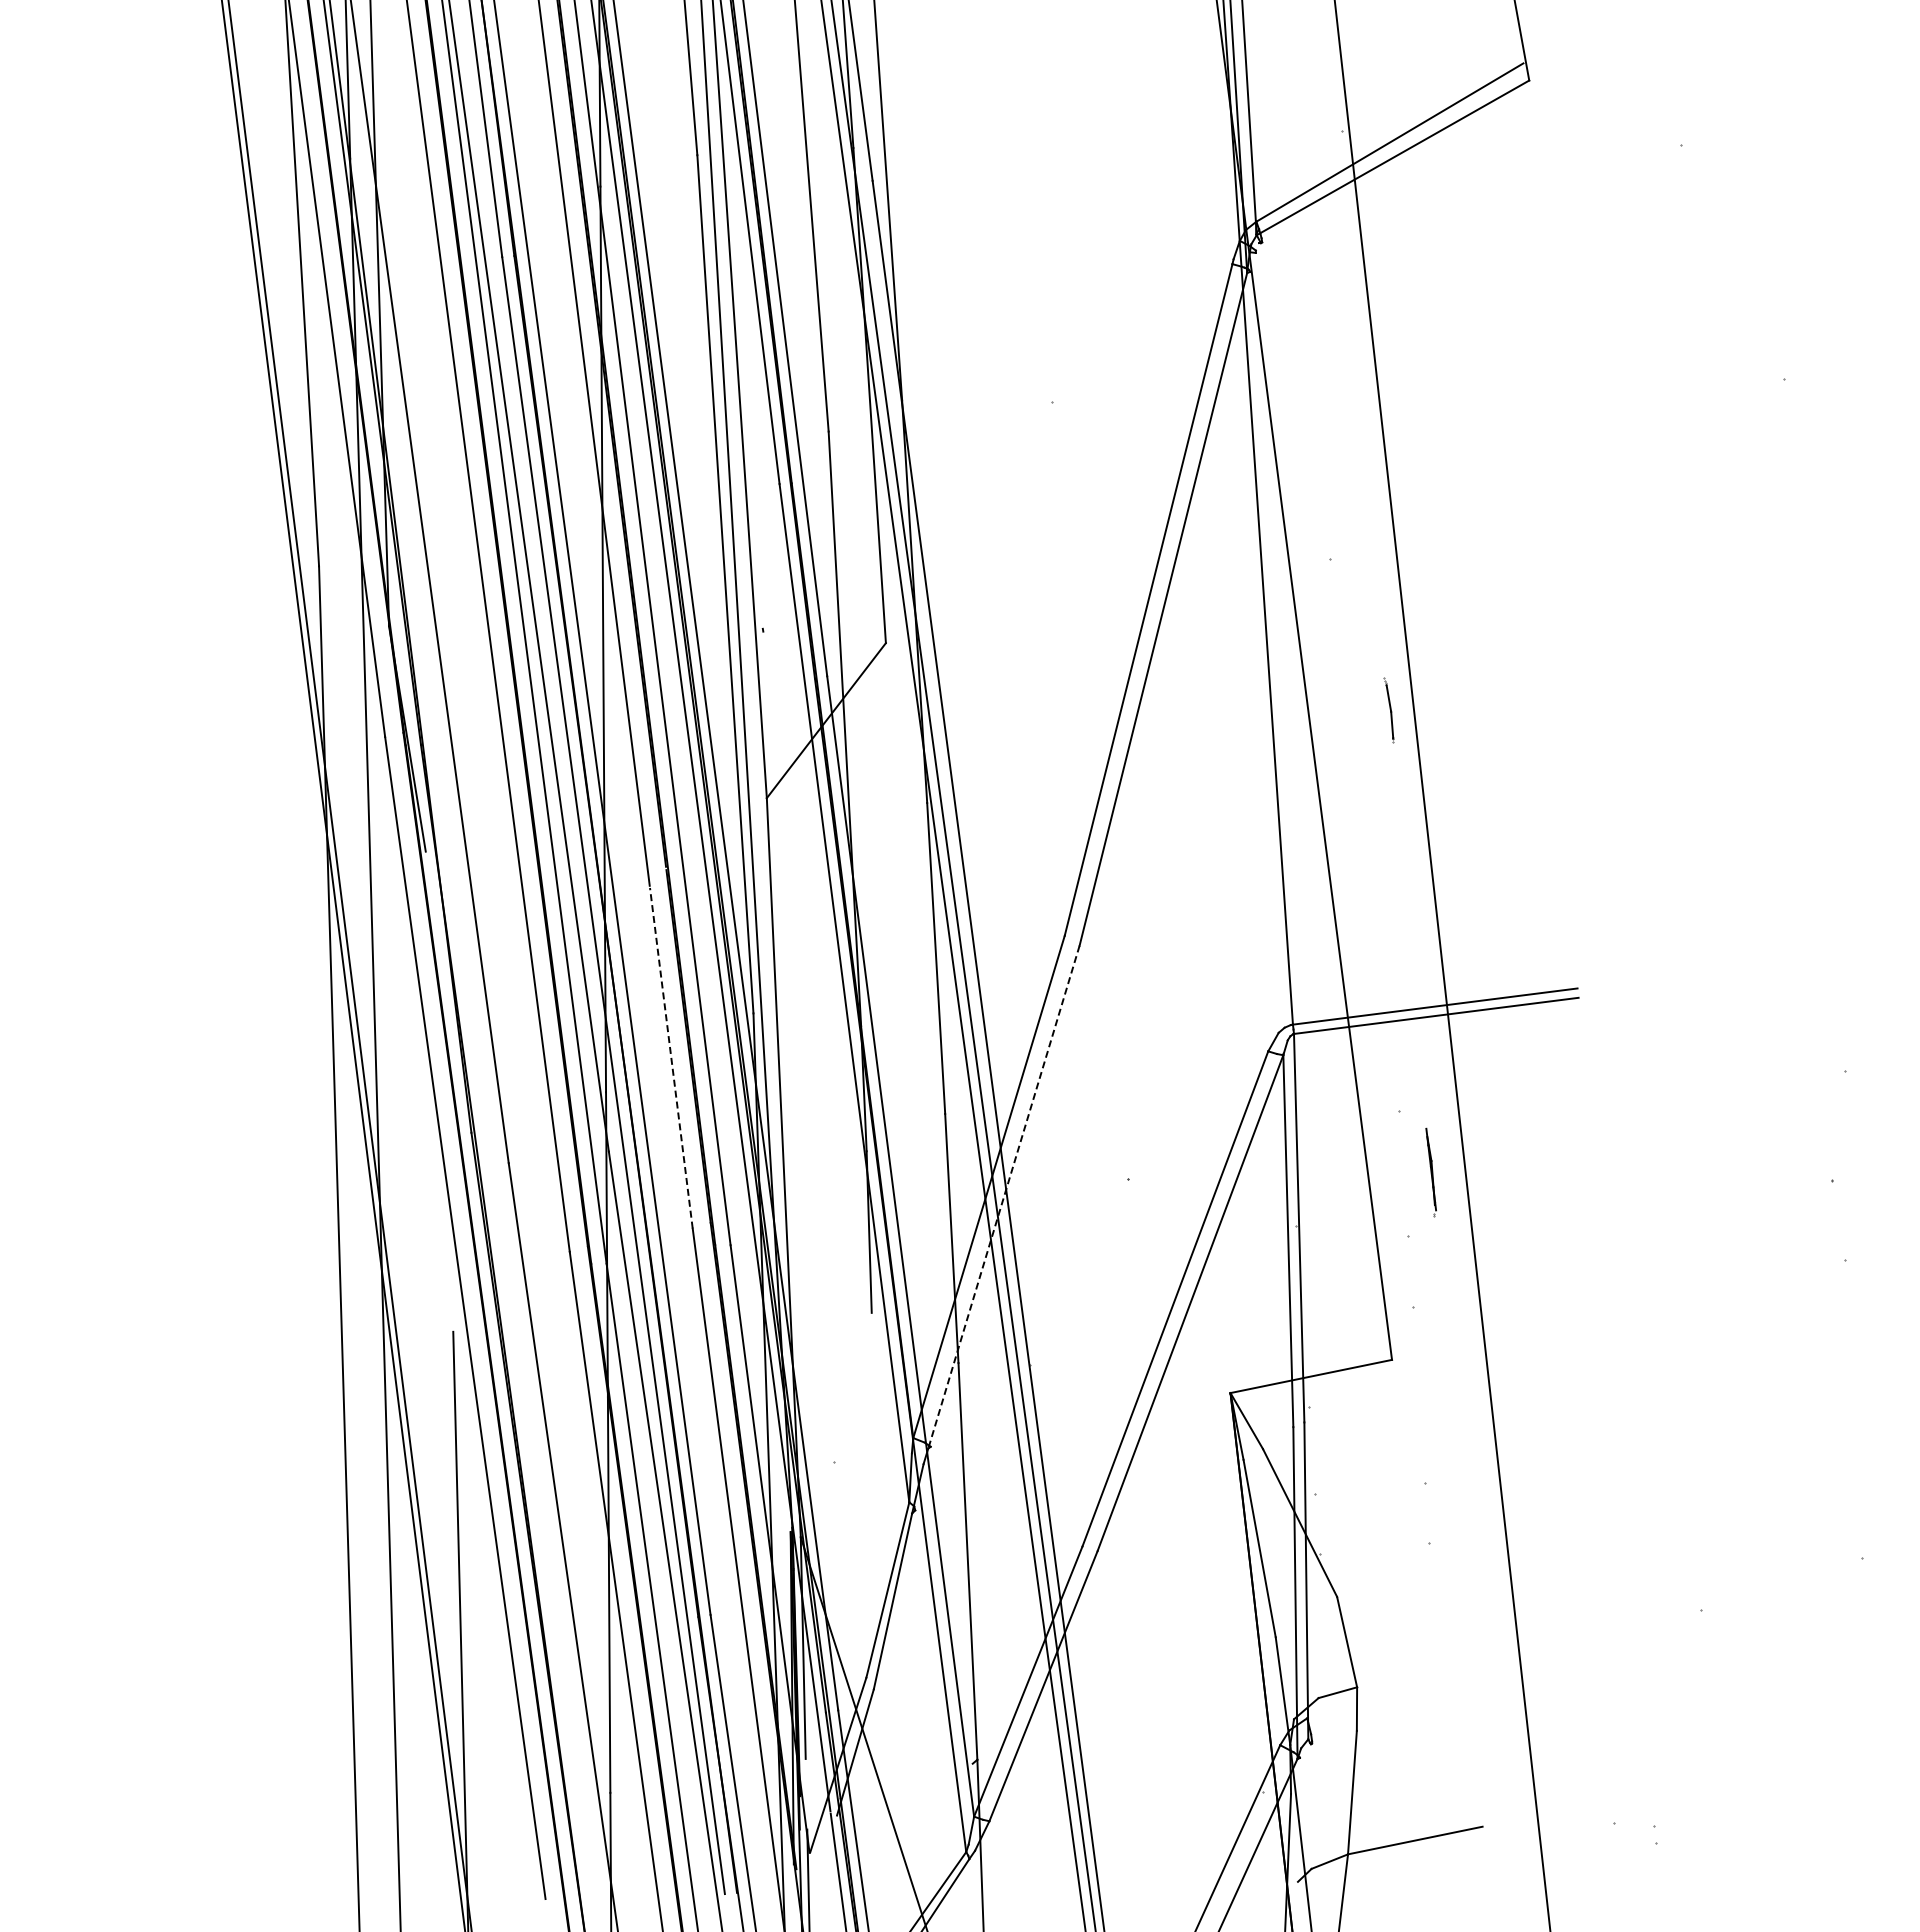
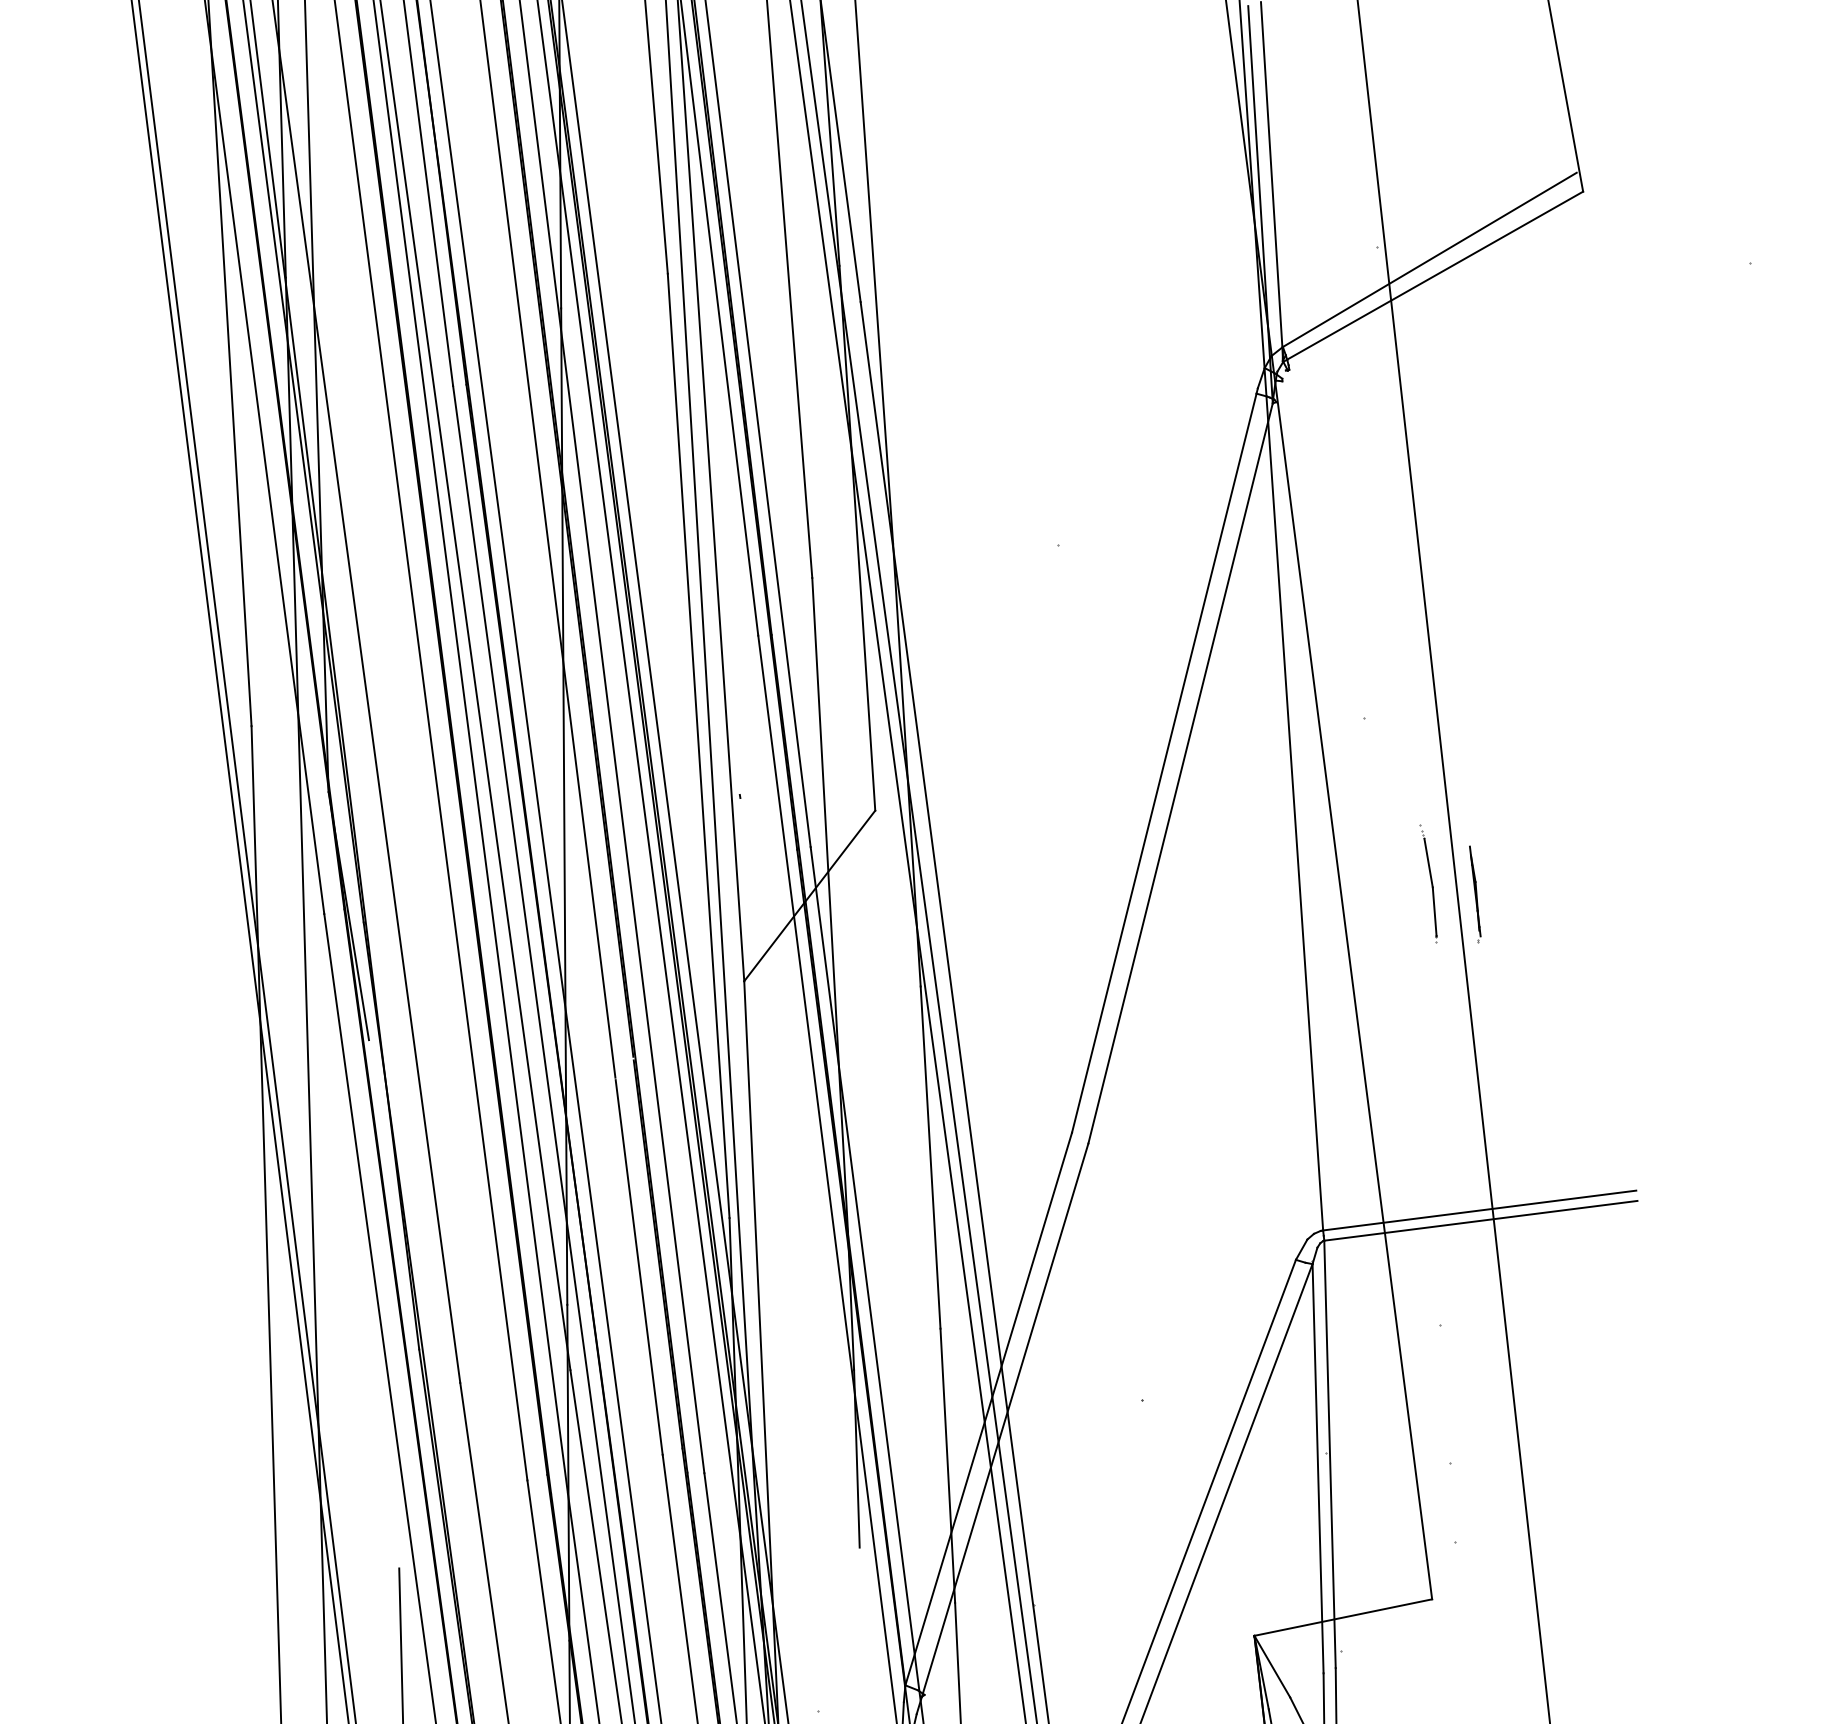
part: (1388, 709) -> (1428, 883), size x1.67
line: (671, 1058) -> (639, 1267), dashed -> solid
part: (1430, 1172) -> (1474, 894), moved
line: (1003, 1197) -> (1004, 1420), dashed -> solid

